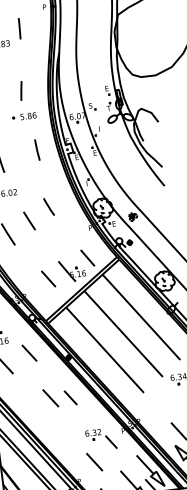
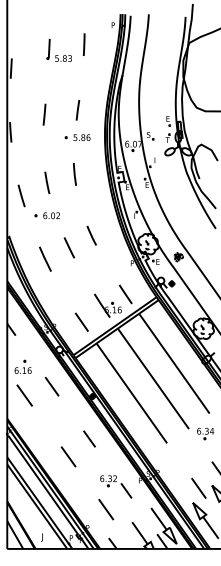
line: (36, 150) -> (74, 174), moved
line: (48, 278) -> (81, 321), moved
line: (50, 397) -> (68, 456), moved

